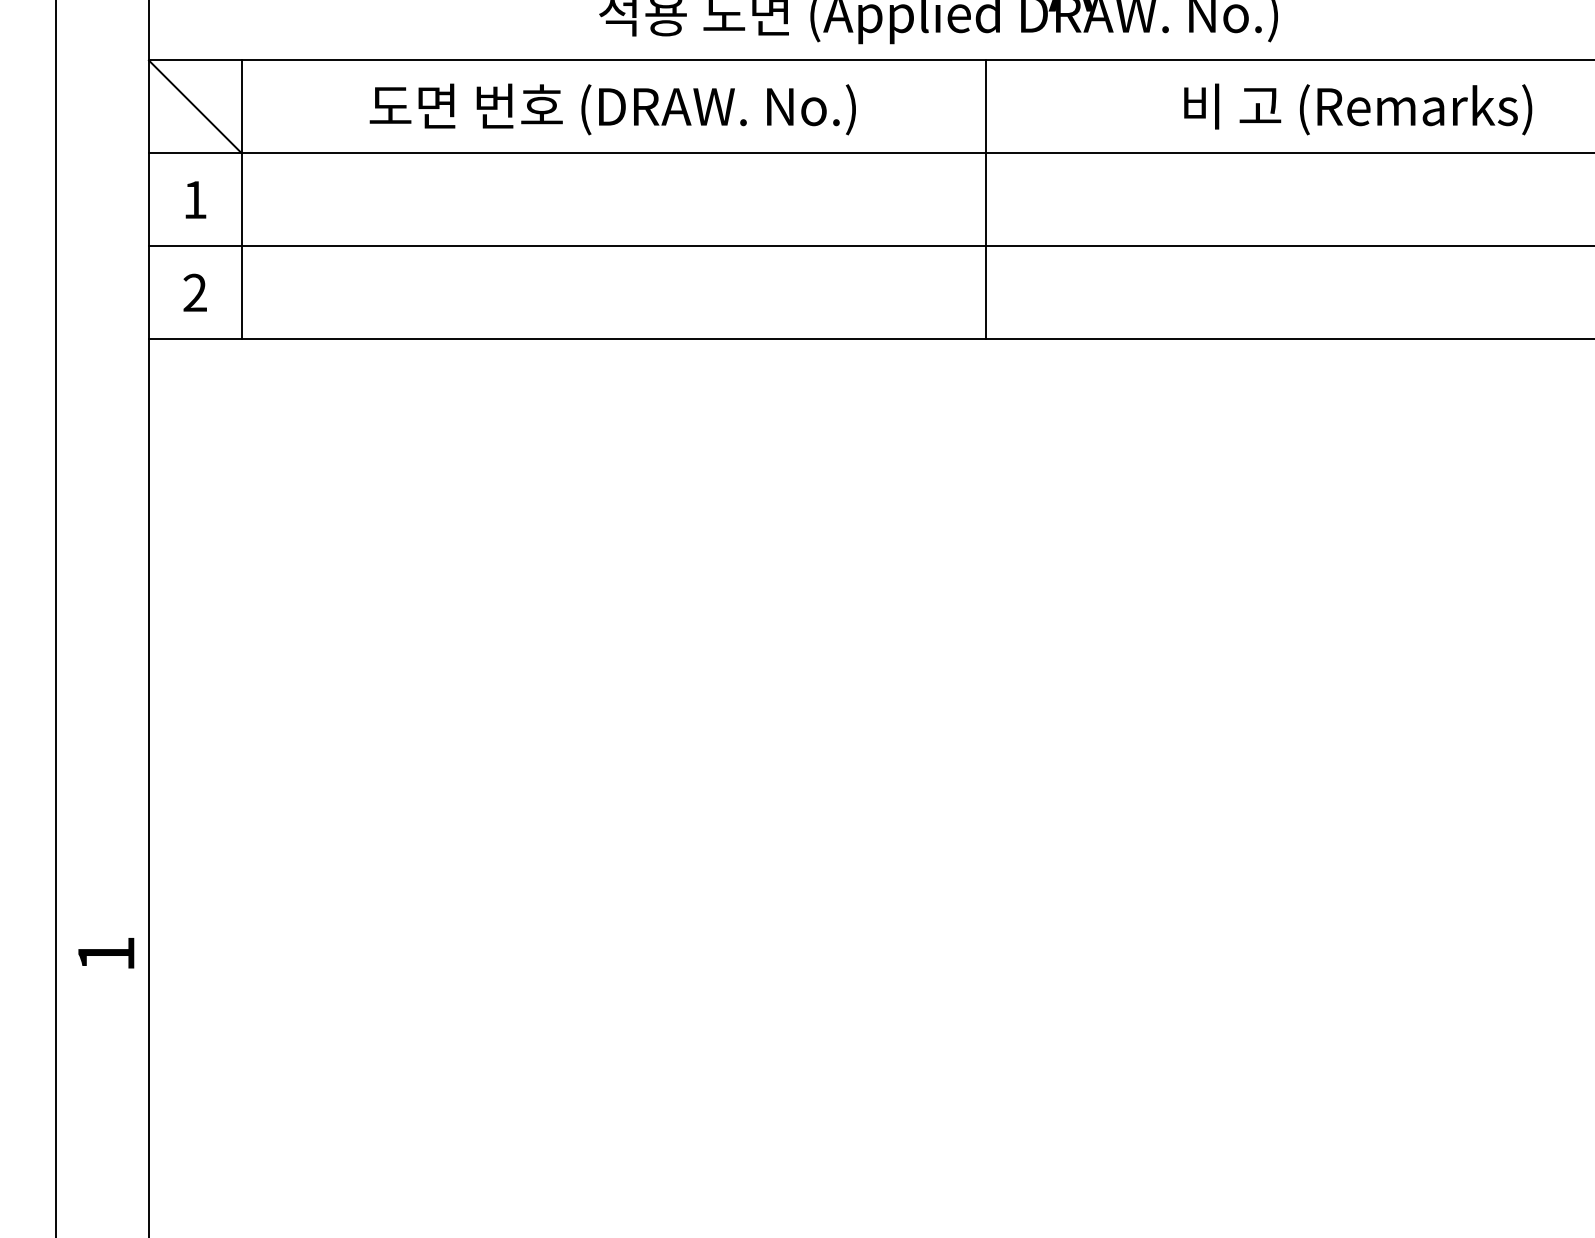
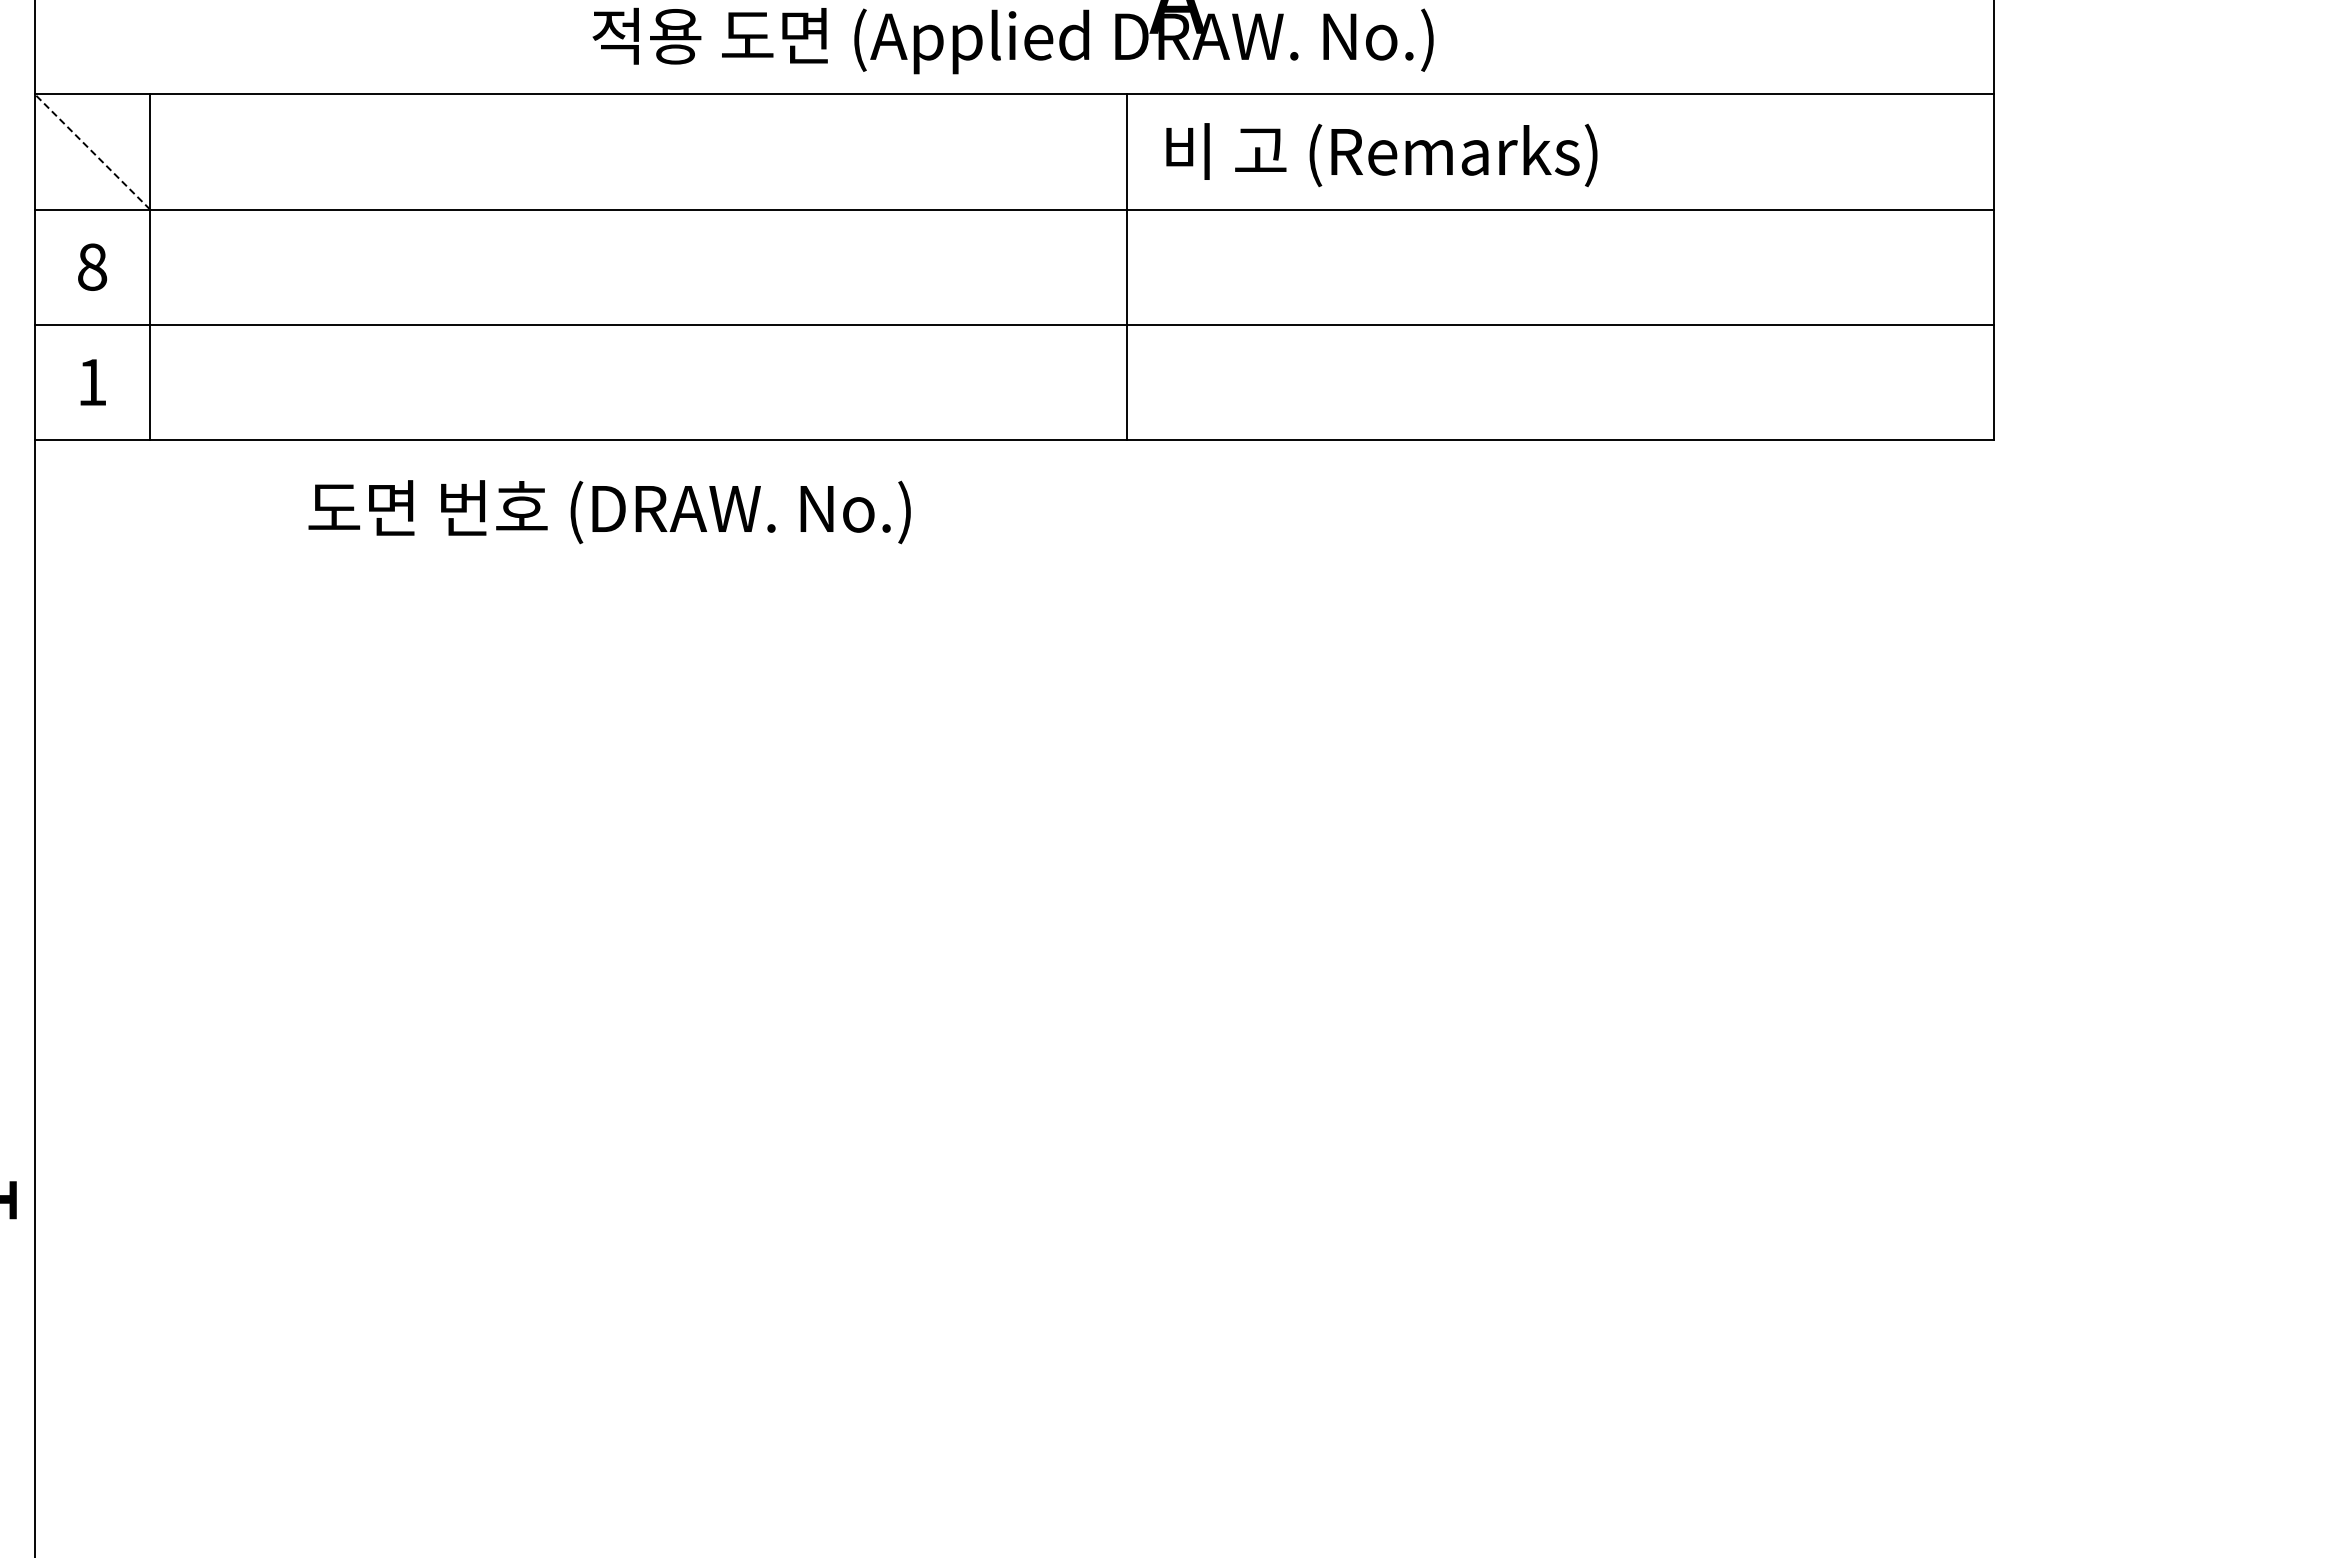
line: (195, 106) -> (92, 151), solid -> dashed
text: (612, 109) -> (609, 512), moved
text: (1357, 109) -> (1381, 155), moved
text: (195, 199) -> (92, 266), 1 -> 8
line: (985, 200) -> (1126, 267), moved
text: (194, 292) -> (91, 381), 2 -> 1

